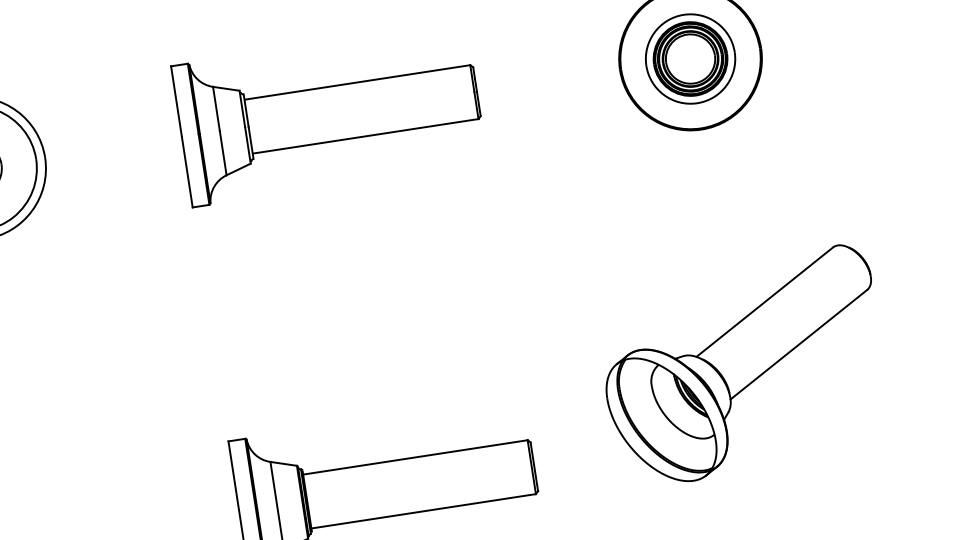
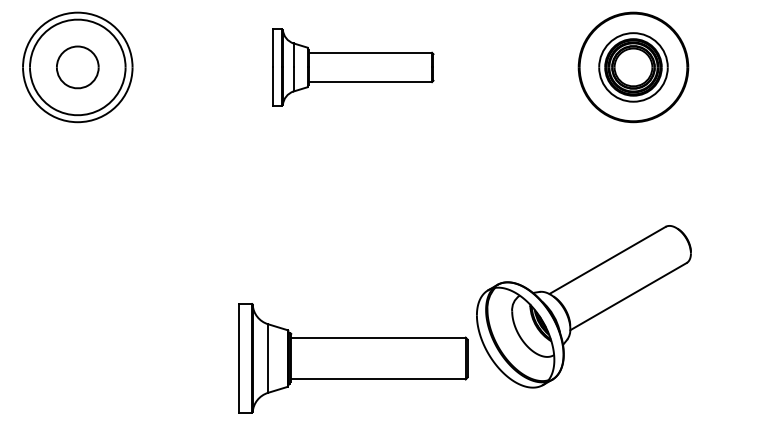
part: (329, 114) -> (353, 67), size x0.7
part: (742, 366) -> (583, 306), moved

